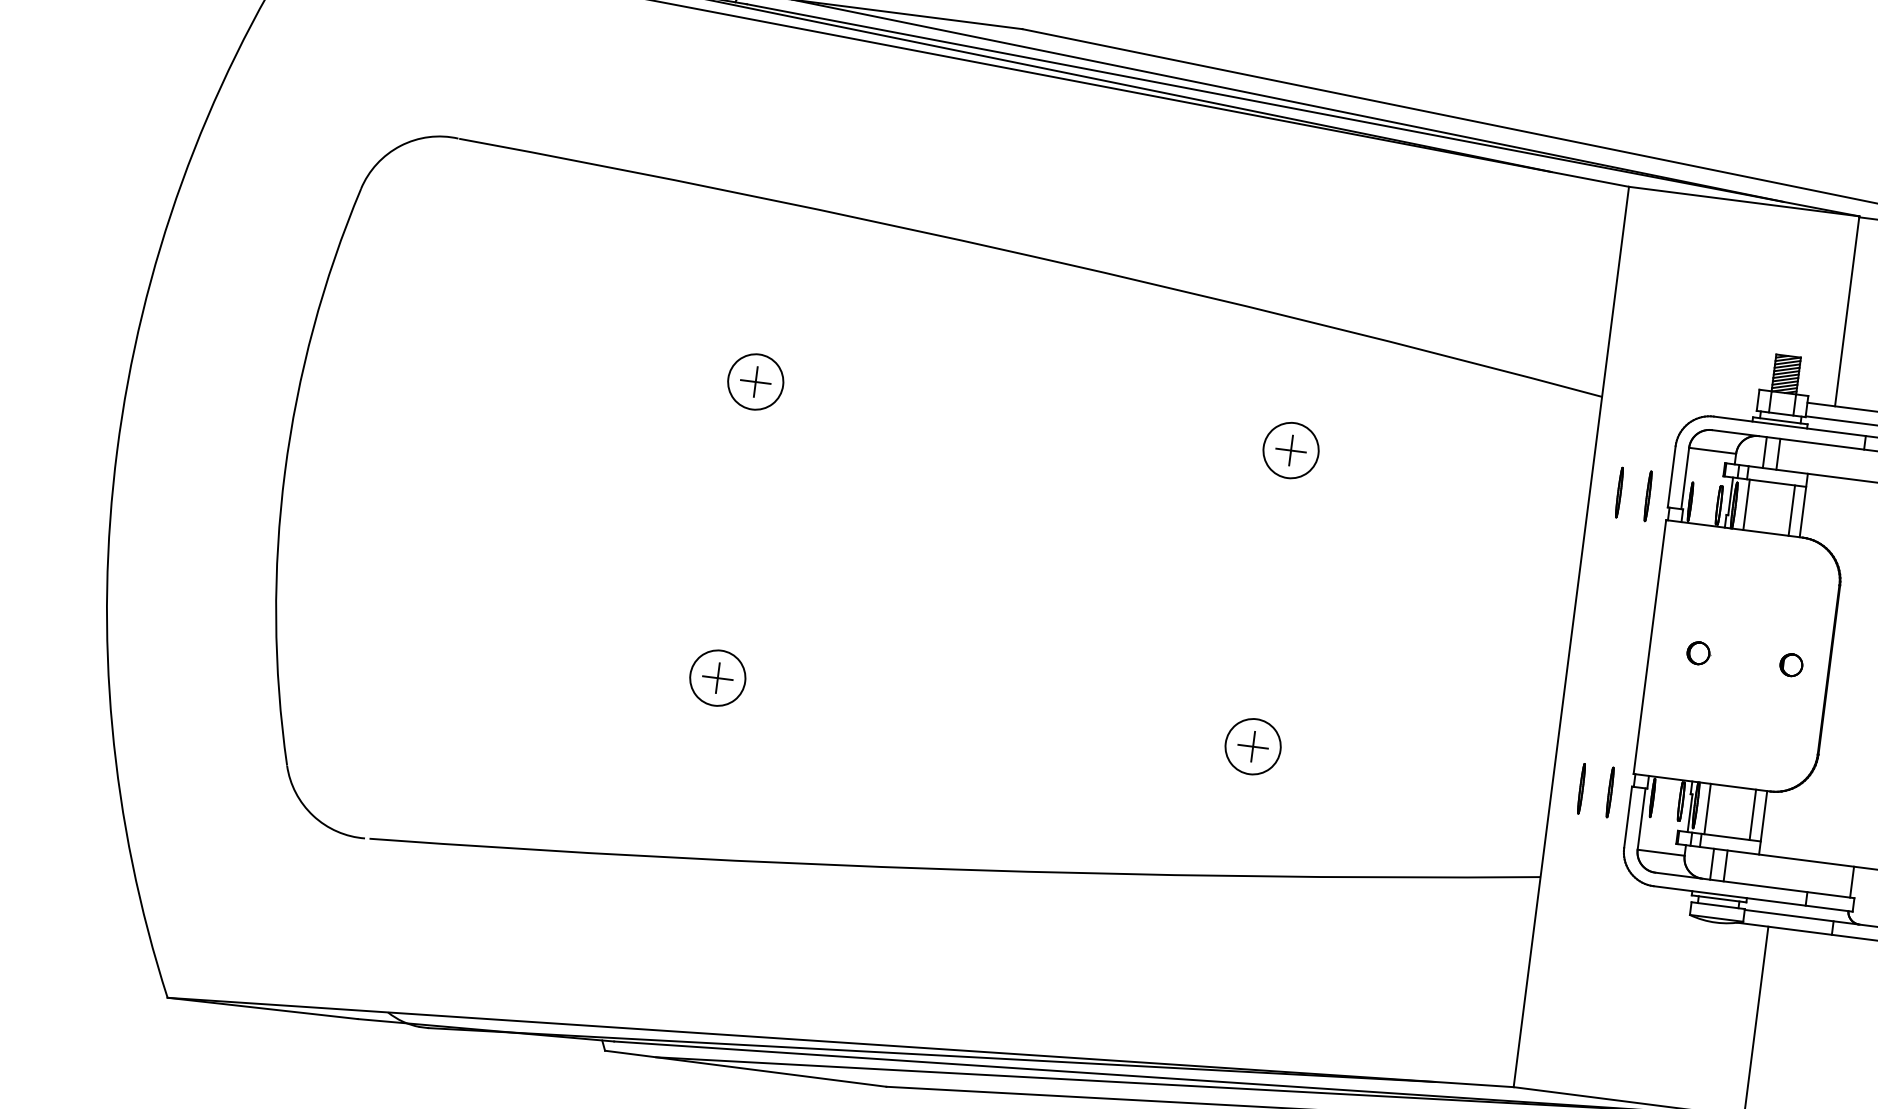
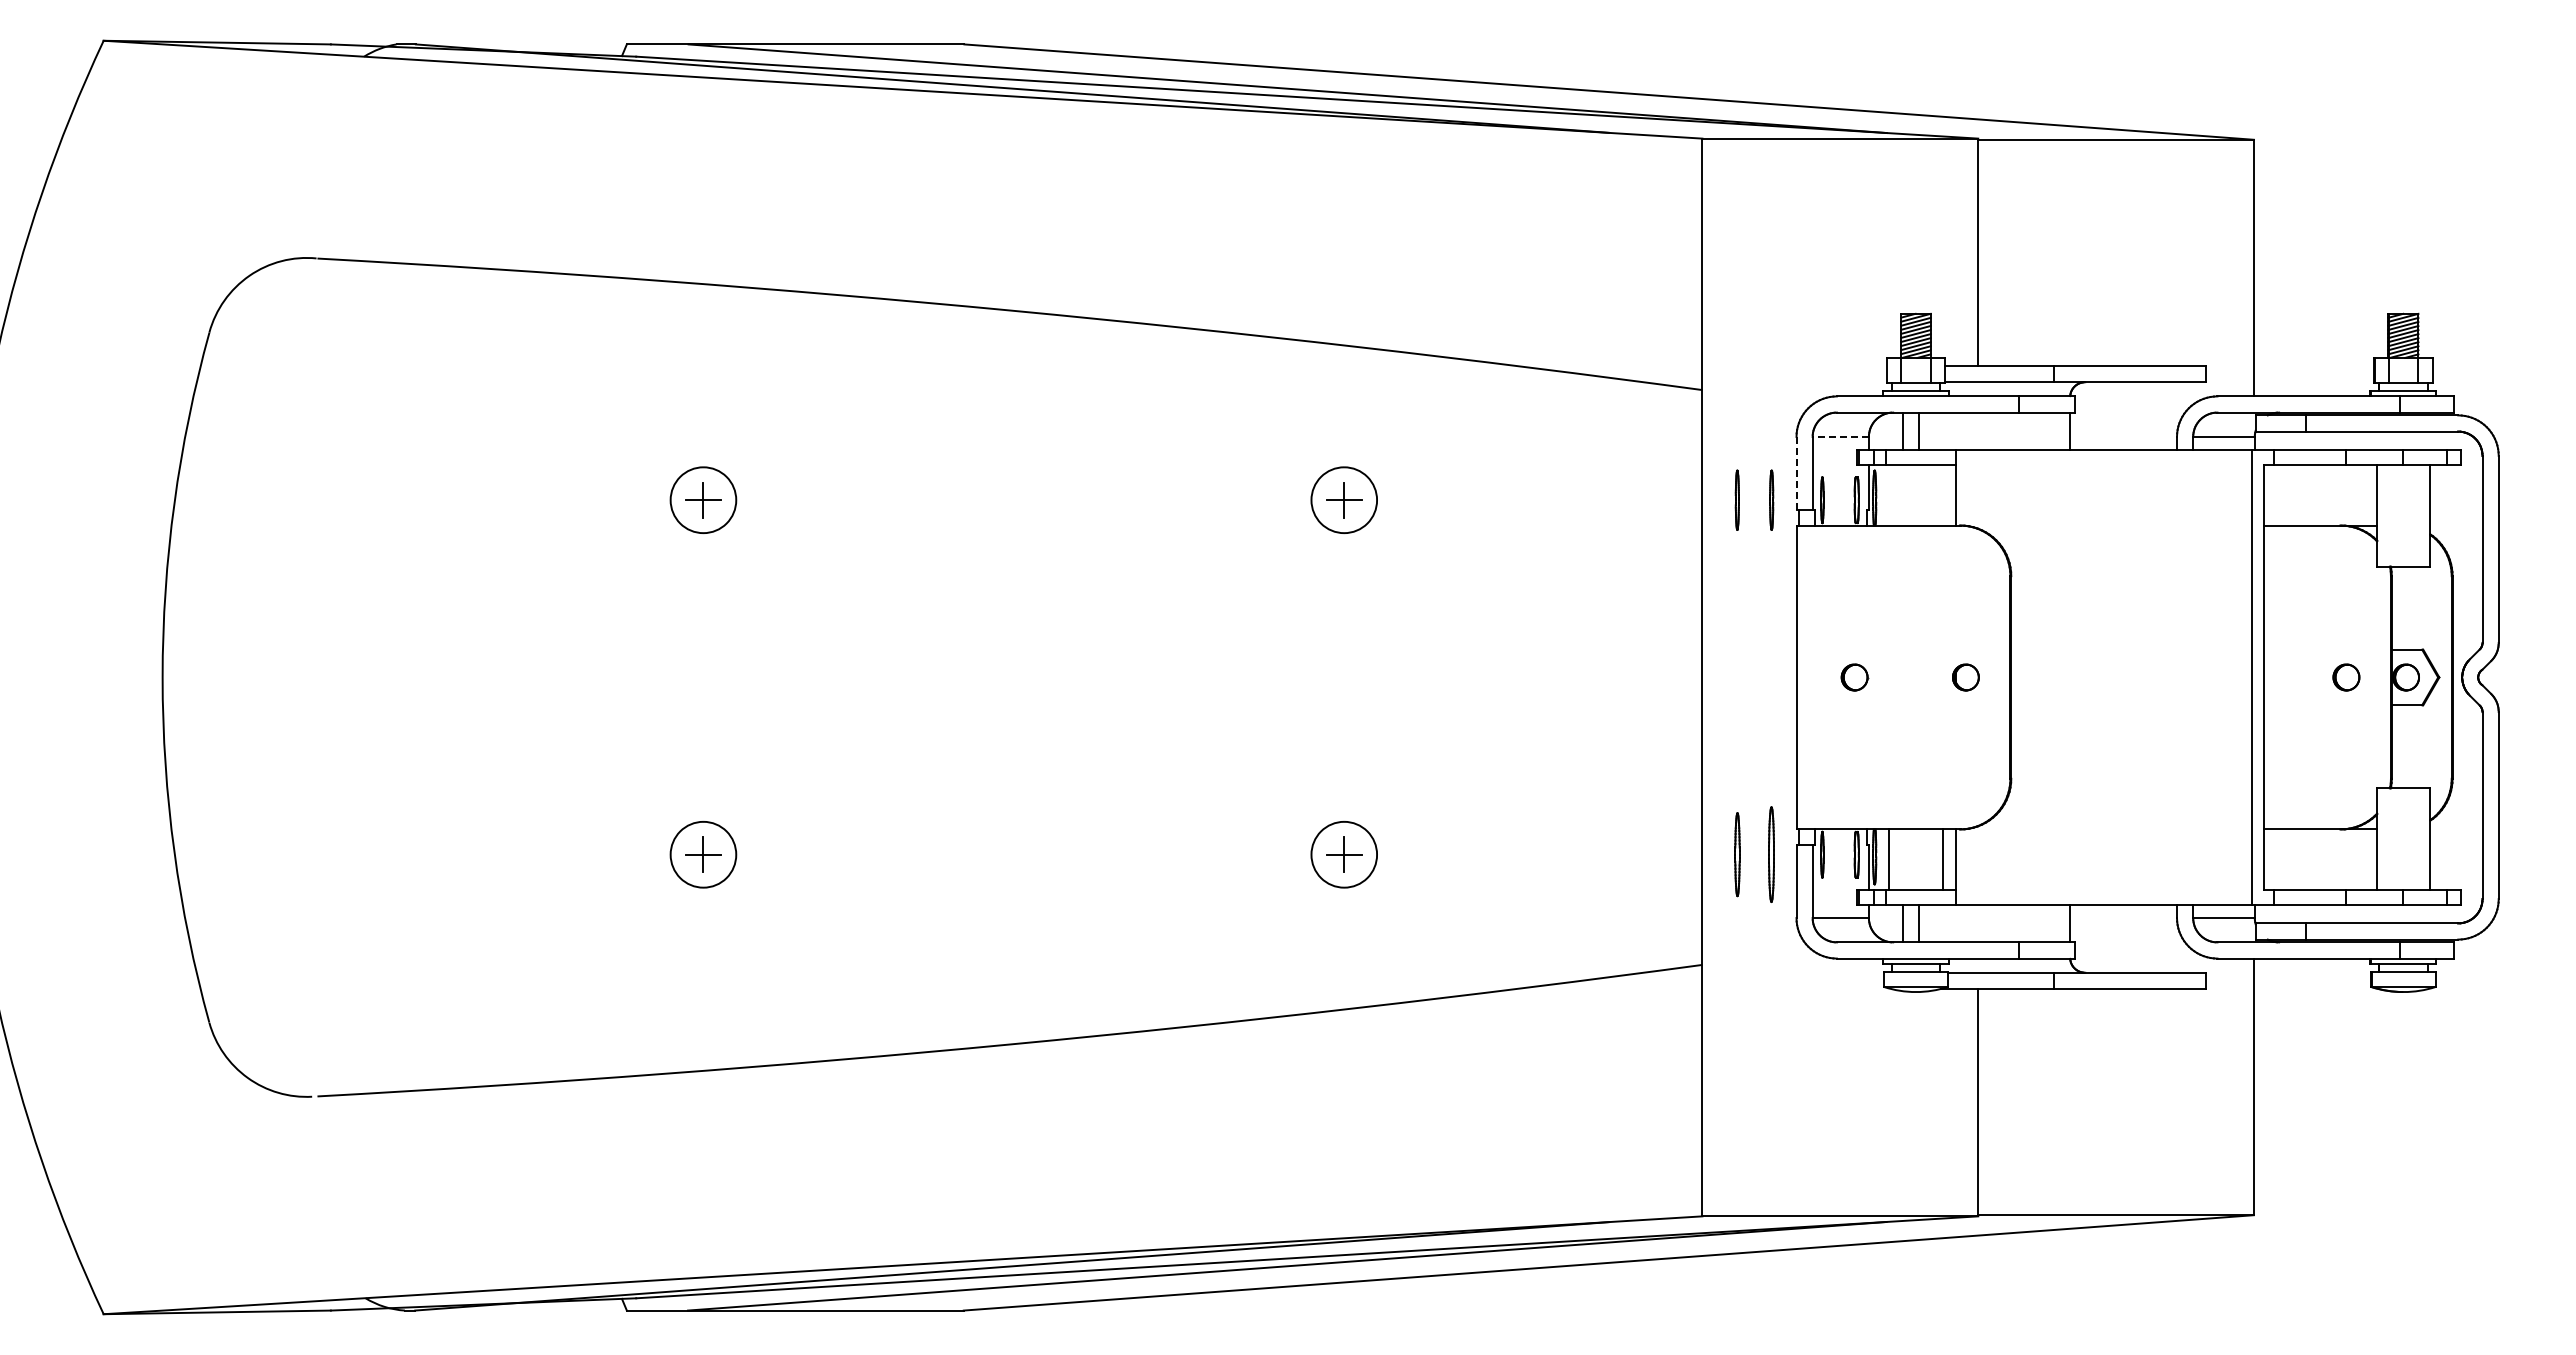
line: (1712, 450) -> (1840, 436), solid -> dashed
line: (1671, 476) -> (1796, 473), solid -> dashed
line: (1746, 504) -> (1888, 495), removed
line: (1792, 510) -> (1943, 495), removed
part: (1580, 788) -> (1736, 854), size x1.4
part: (1610, 792) -> (1771, 854), size x1.6

